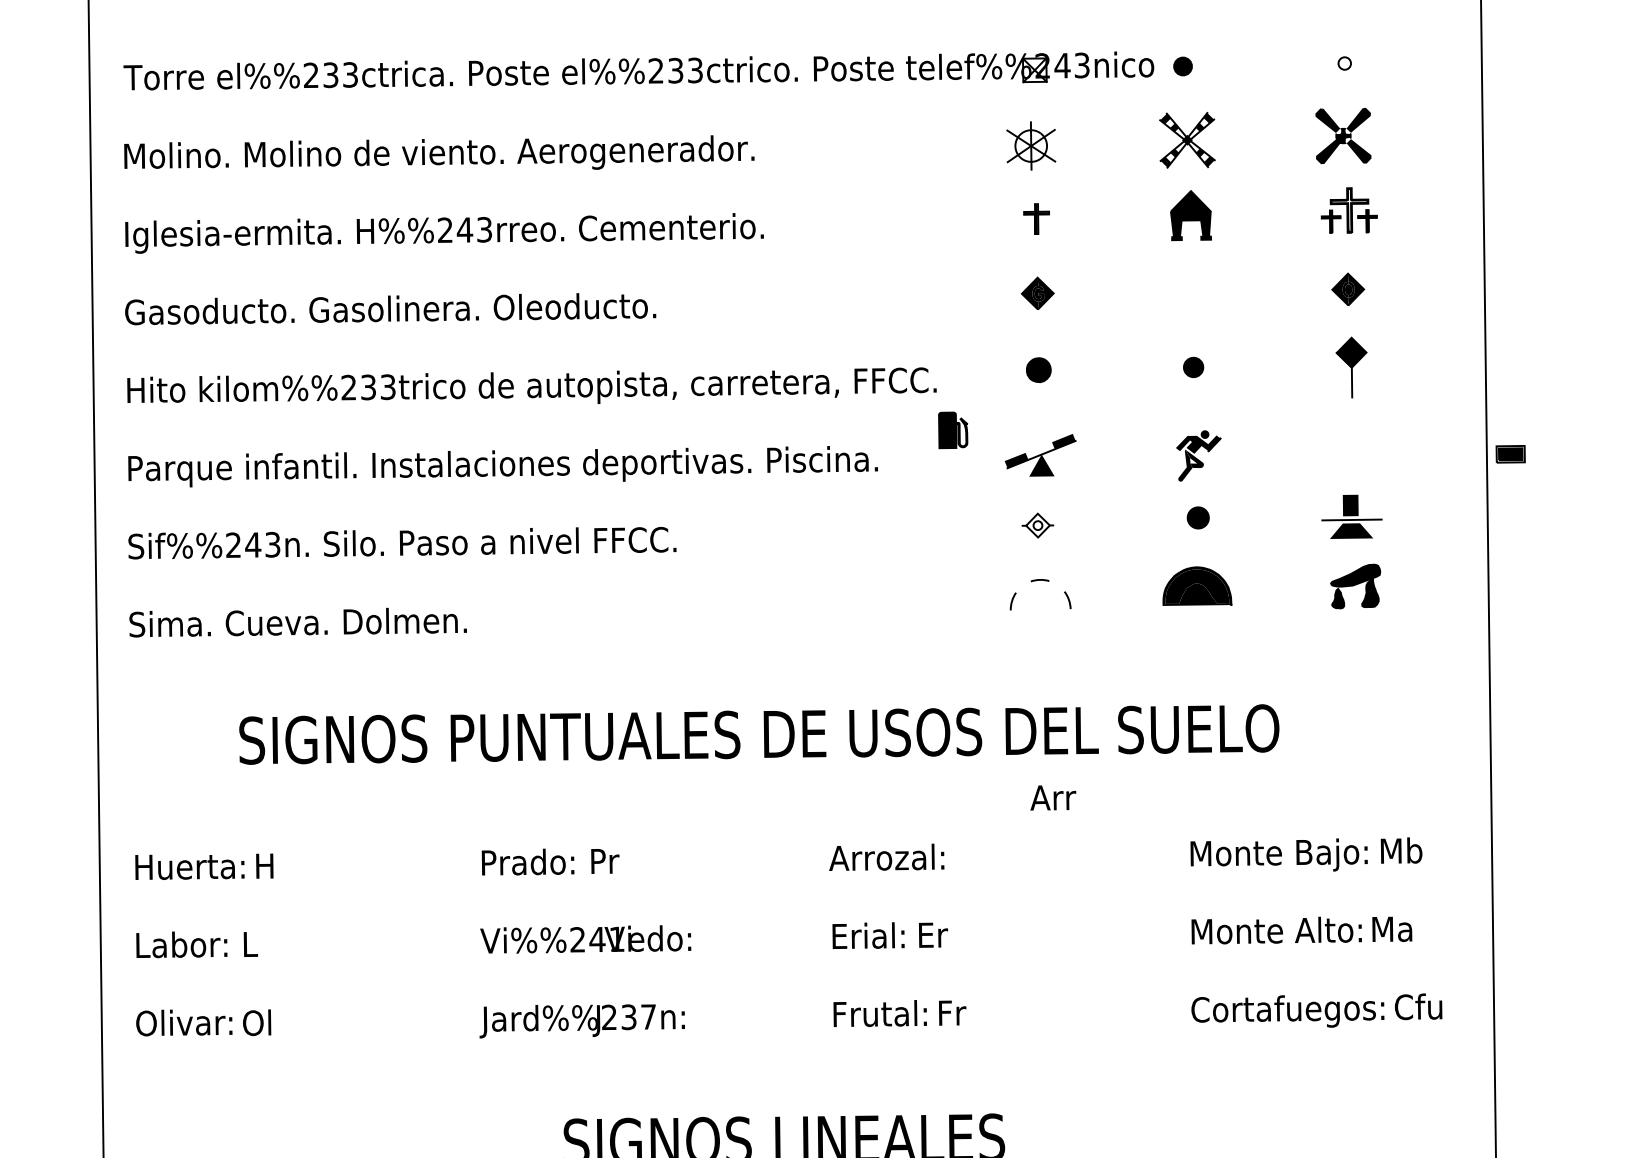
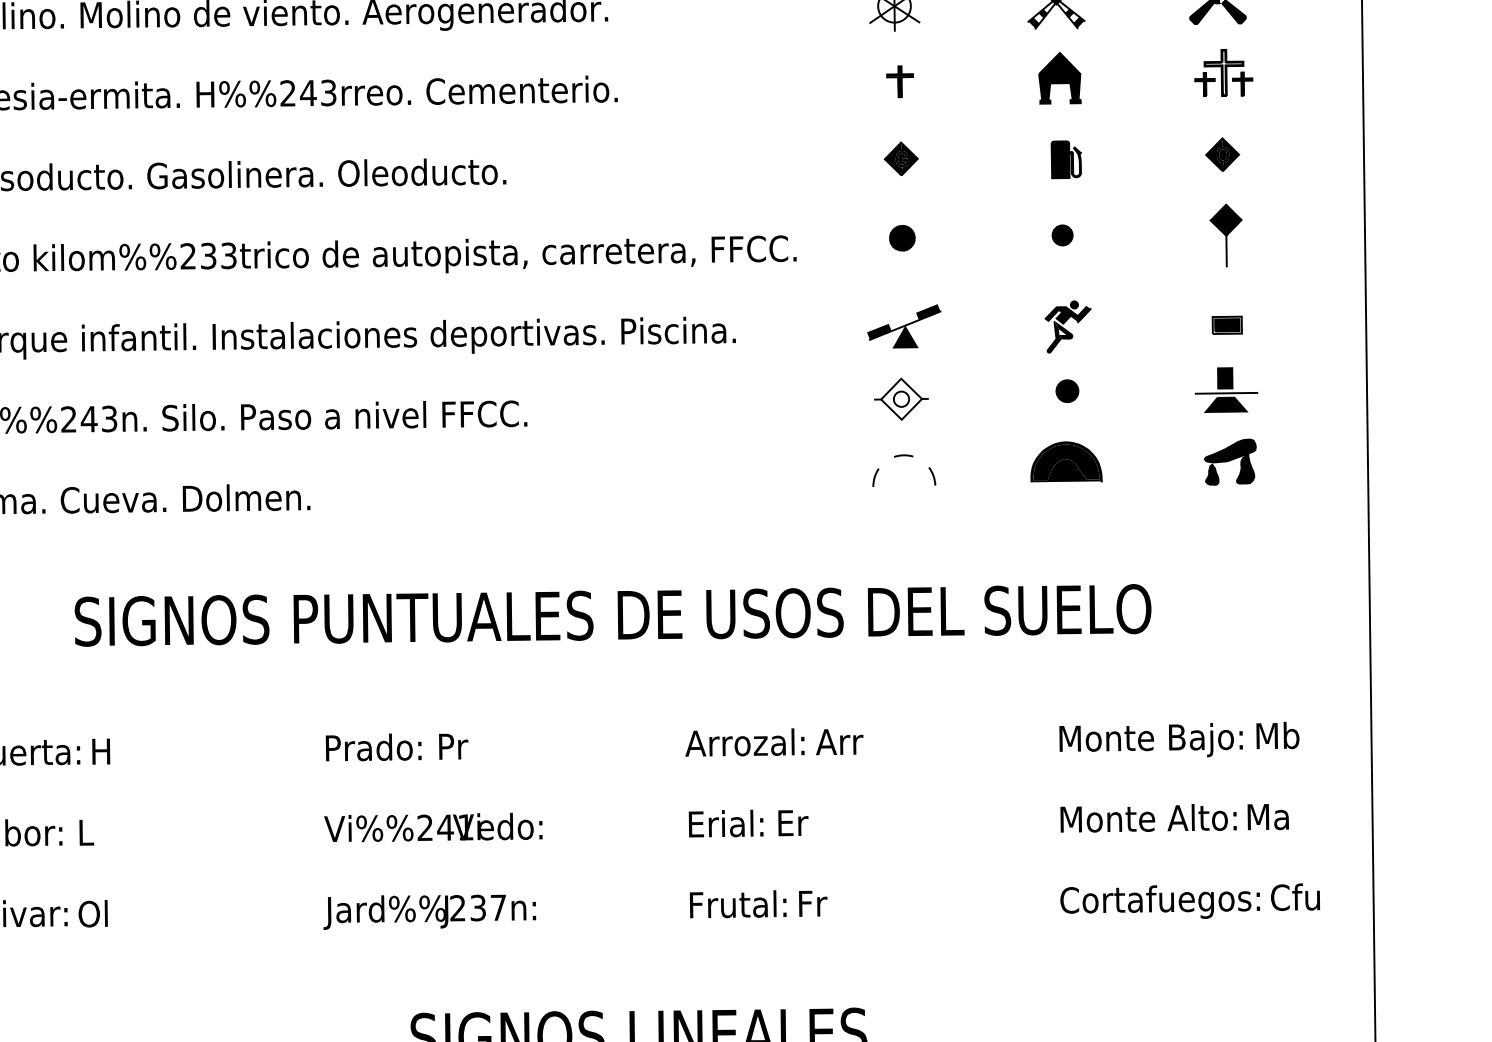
part: (953, 430) -> (1066, 159), moved
part: (1510, 454) -> (1227, 325), moved
part: (1037, 525) -> (901, 399), size x1.67
text: (1053, 797) -> (839, 741), moved

